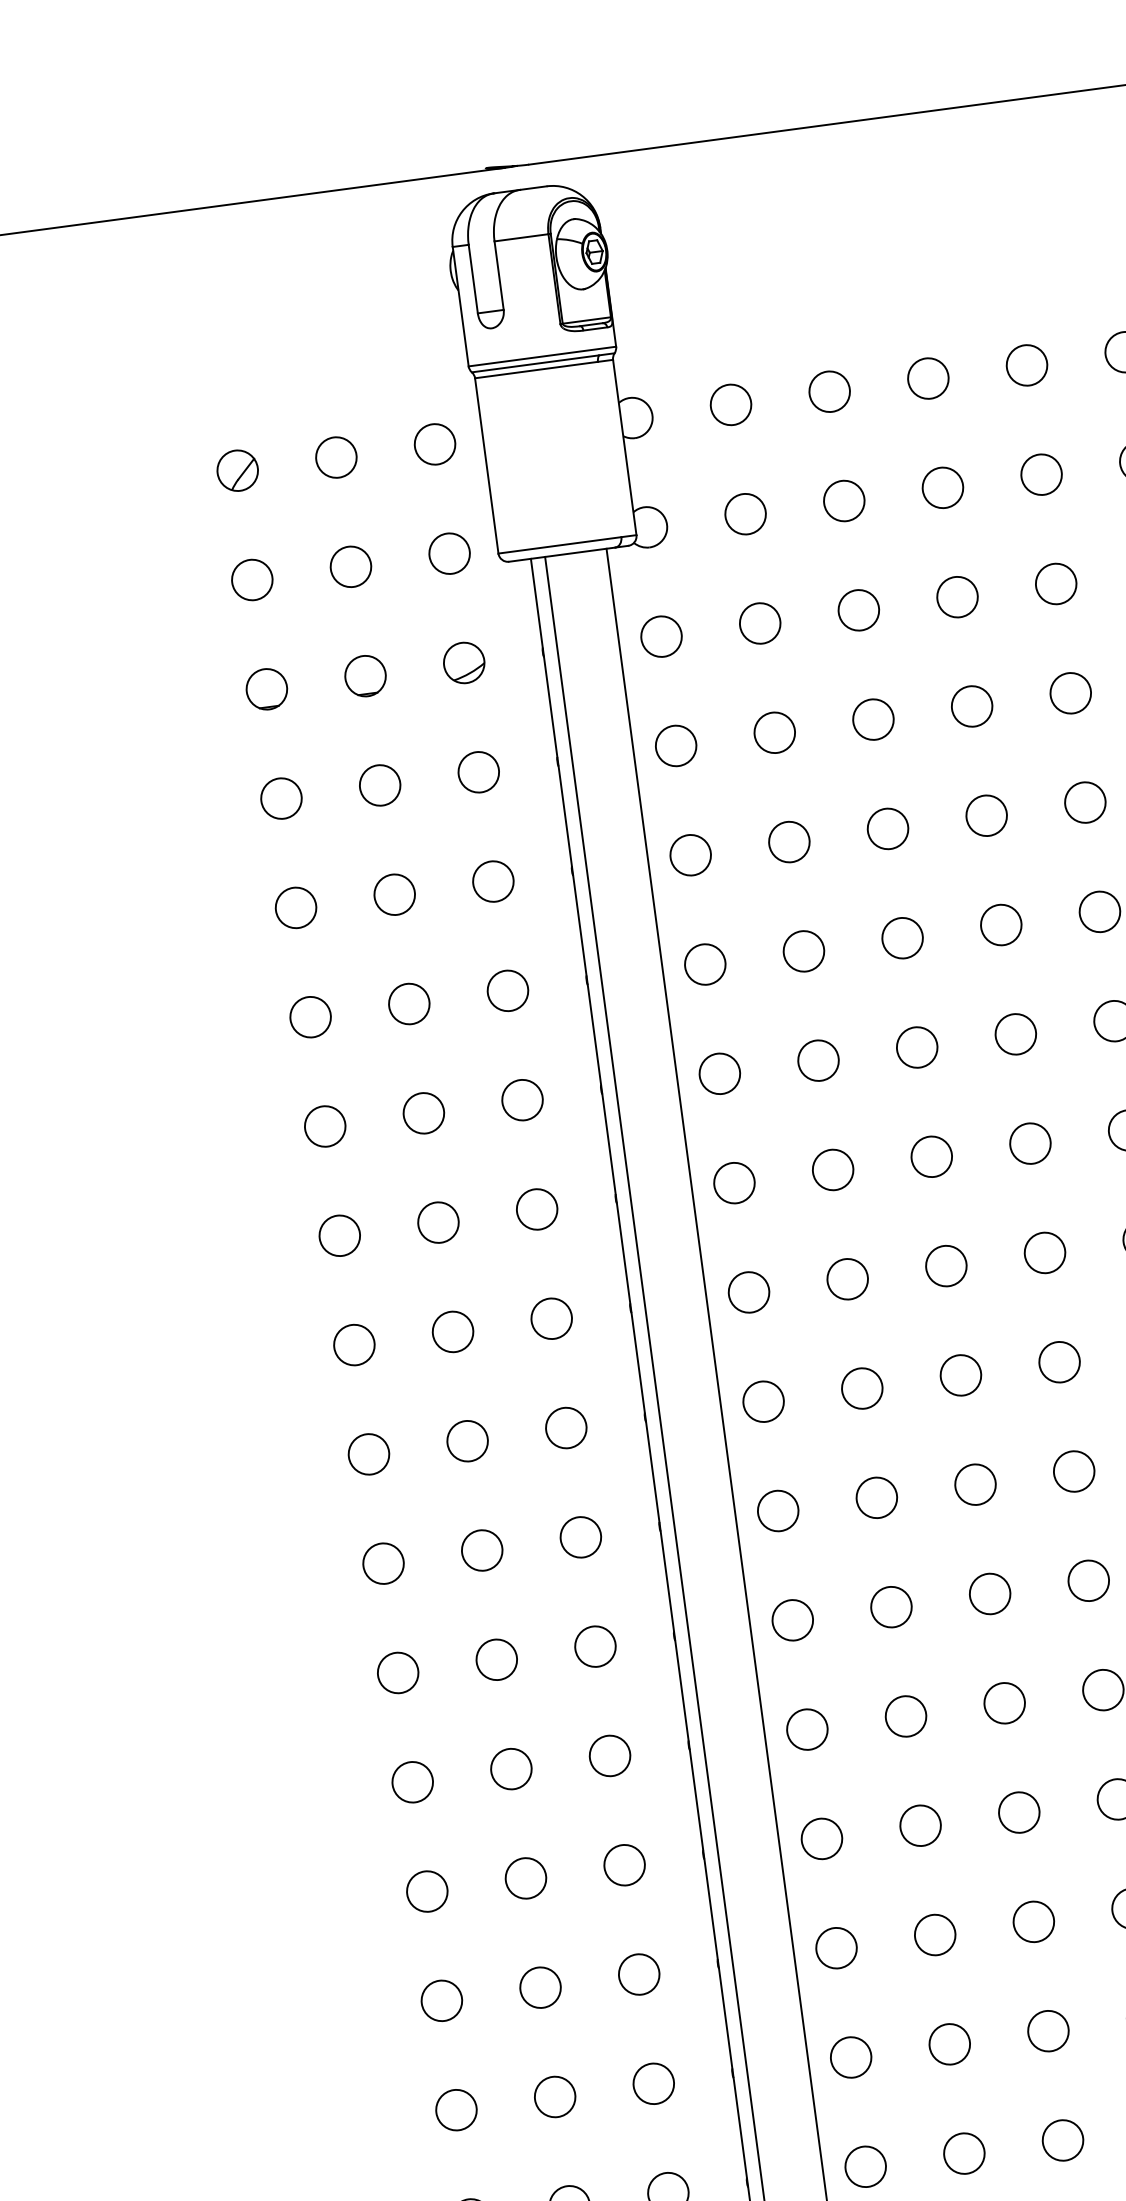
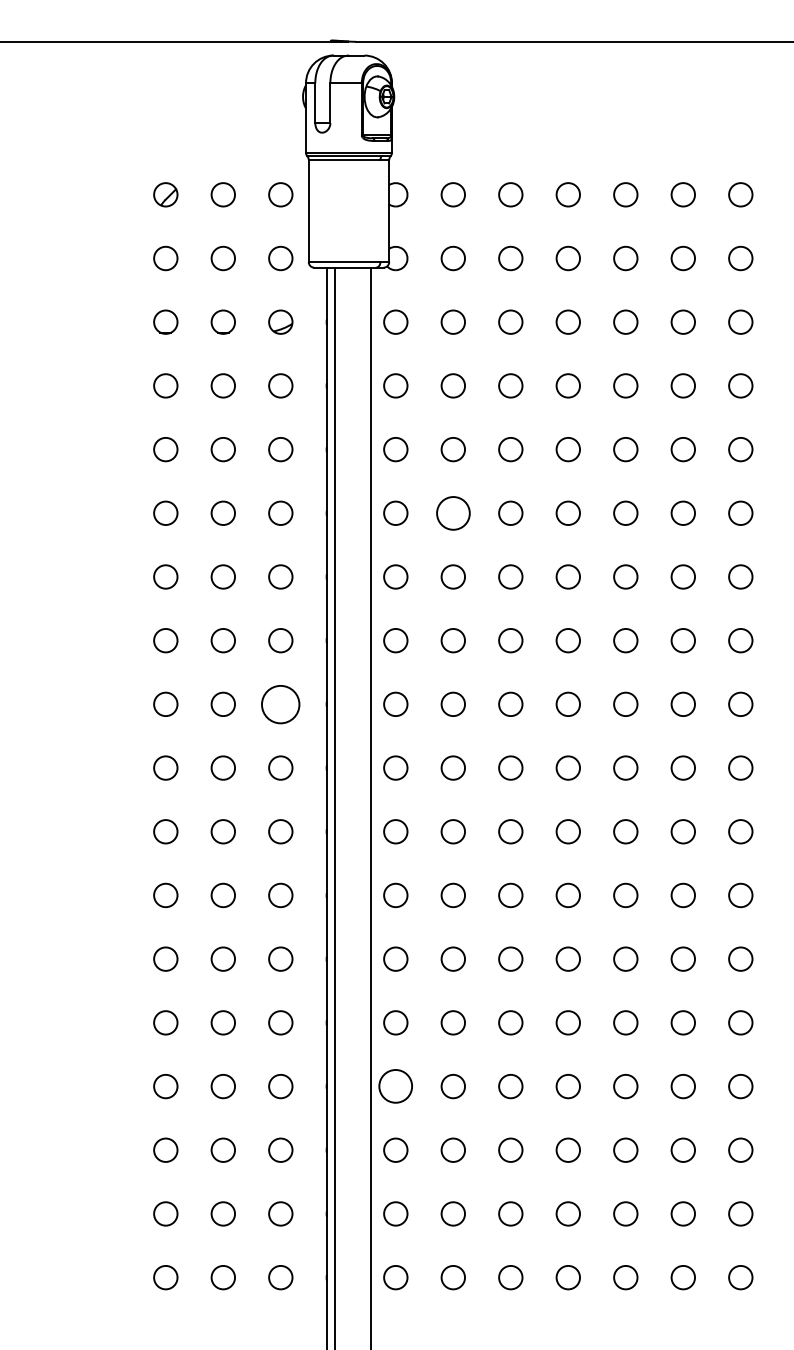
circle: (802, 950) -> (452, 512), size x1.4
circle: (550, 1317) -> (280, 703), size x1.6
circle: (835, 1948) -> (395, 1086), size x1.4

